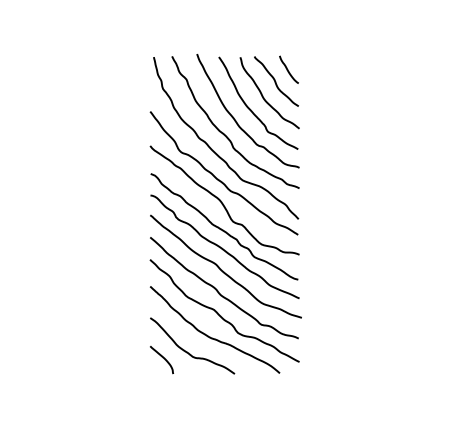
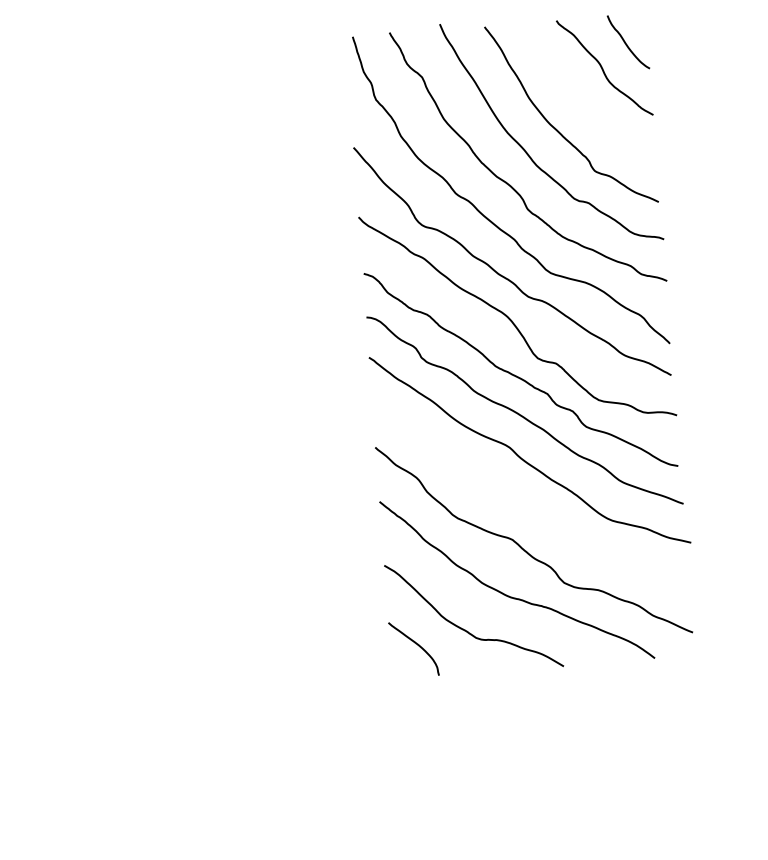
curve: (263, 95) -> (580, 98), removed
curve: (218, 290) -> (518, 499), removed

